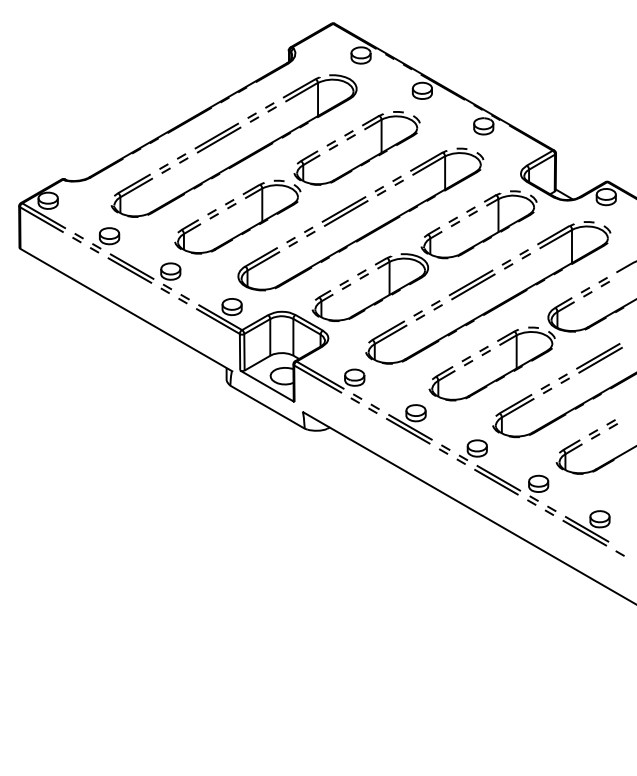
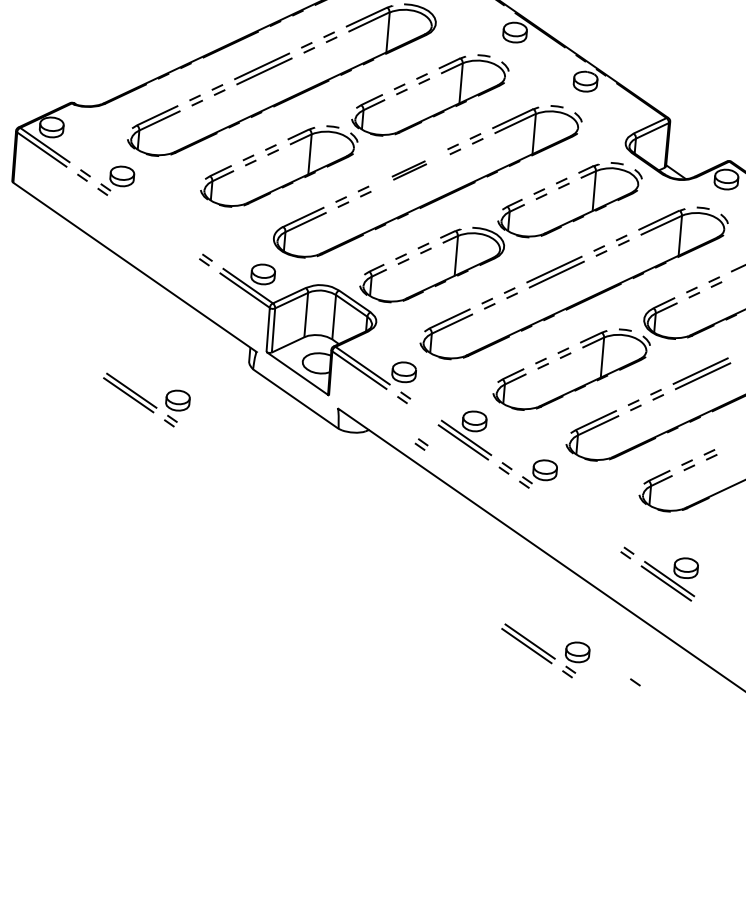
part: (344, 211) -> (408, 170), size x0.6
part: (144, 273) -> (146, 400), moved
part: (373, 408) -> (421, 444), moved
part: (511, 485) -> (544, 651), moved
line: (619, 553) -> (634, 682), moved

